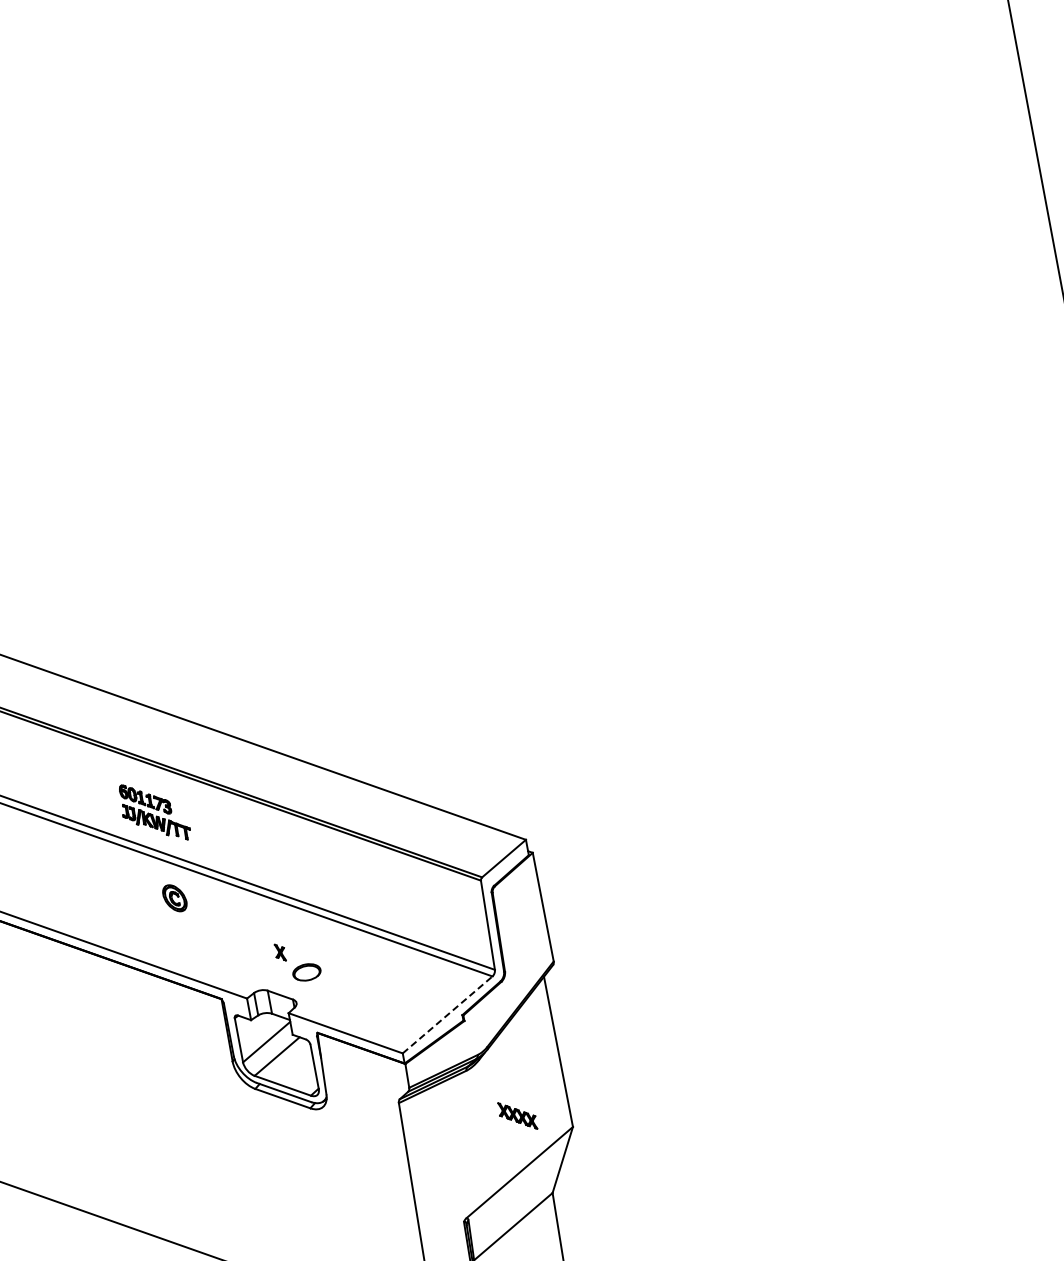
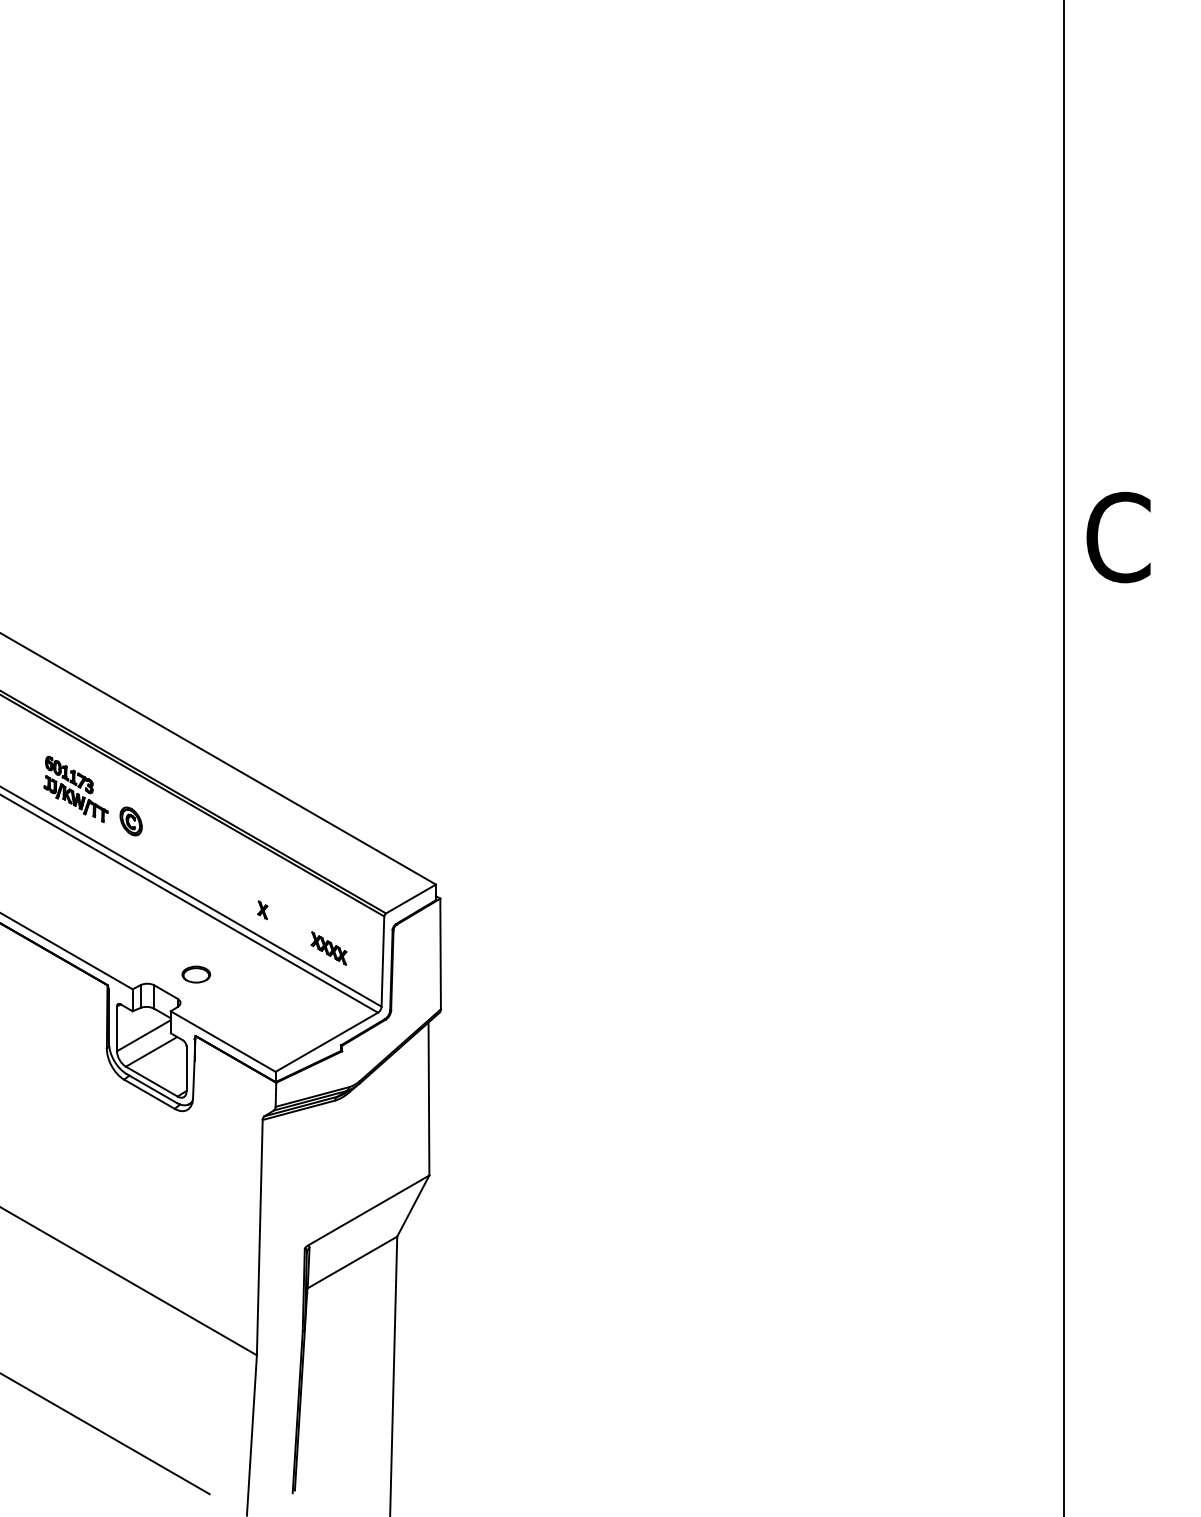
part: (174, 898) -> (130, 821), moved
part: (280, 952) -> (262, 910), moved
line: (448, 1015) -> (327, 1042), dashed -> solid
part: (517, 1116) -> (328, 948), moved

